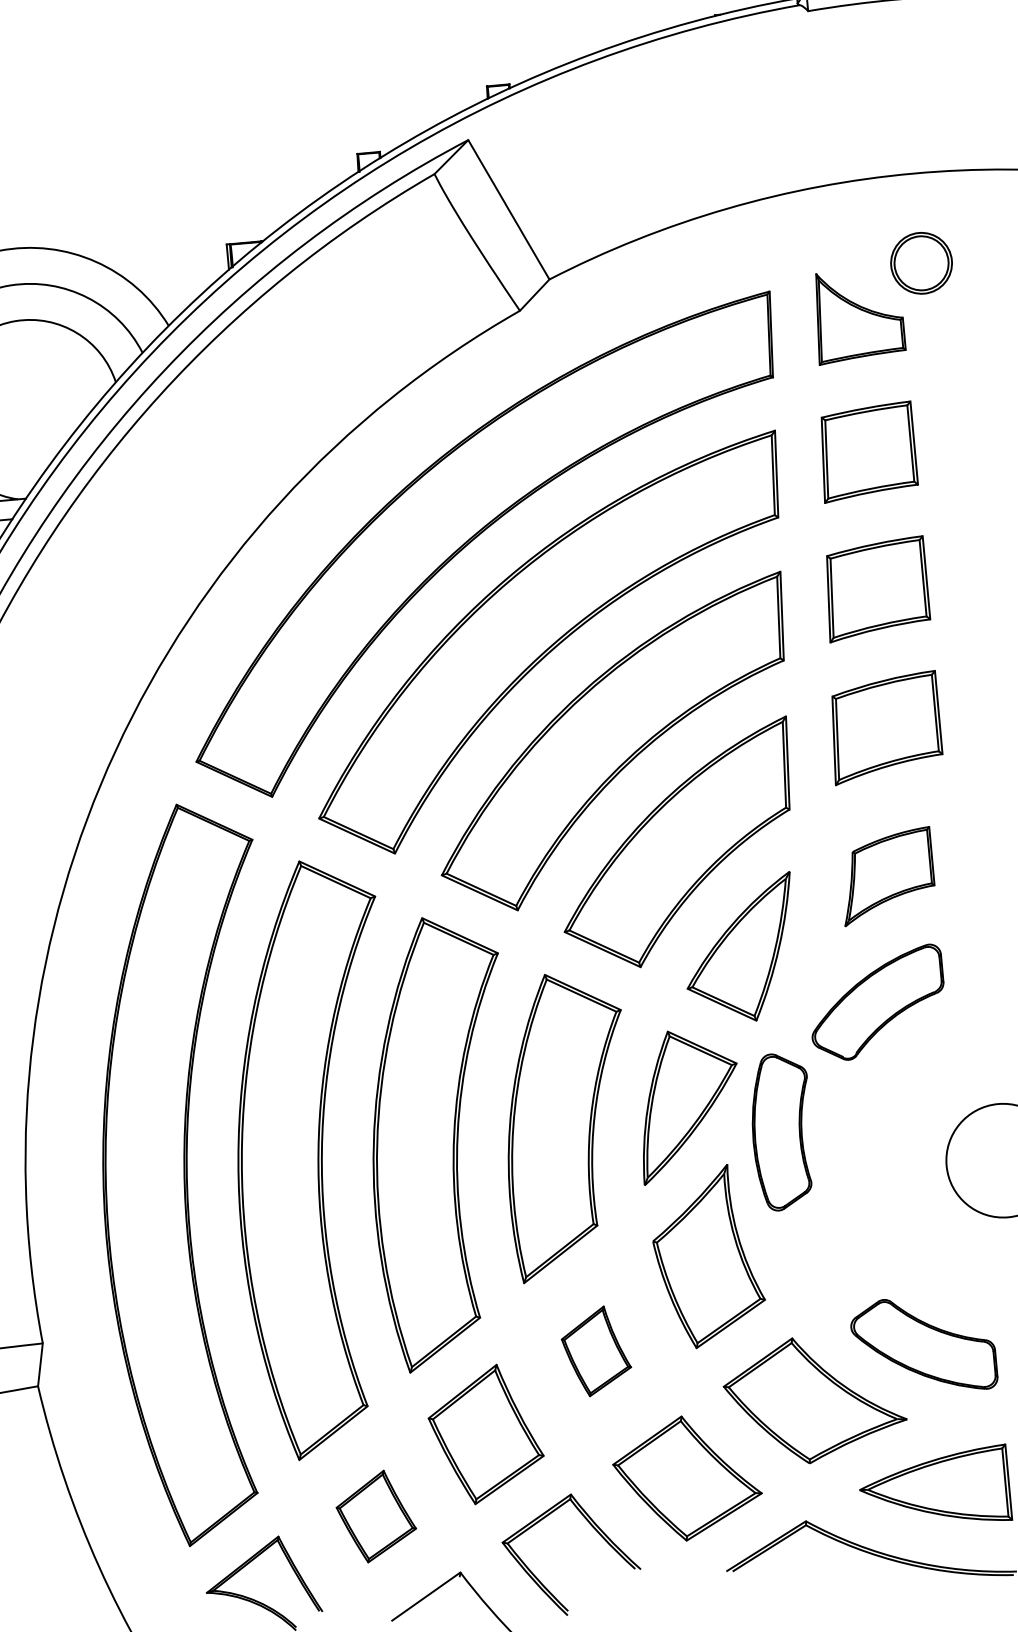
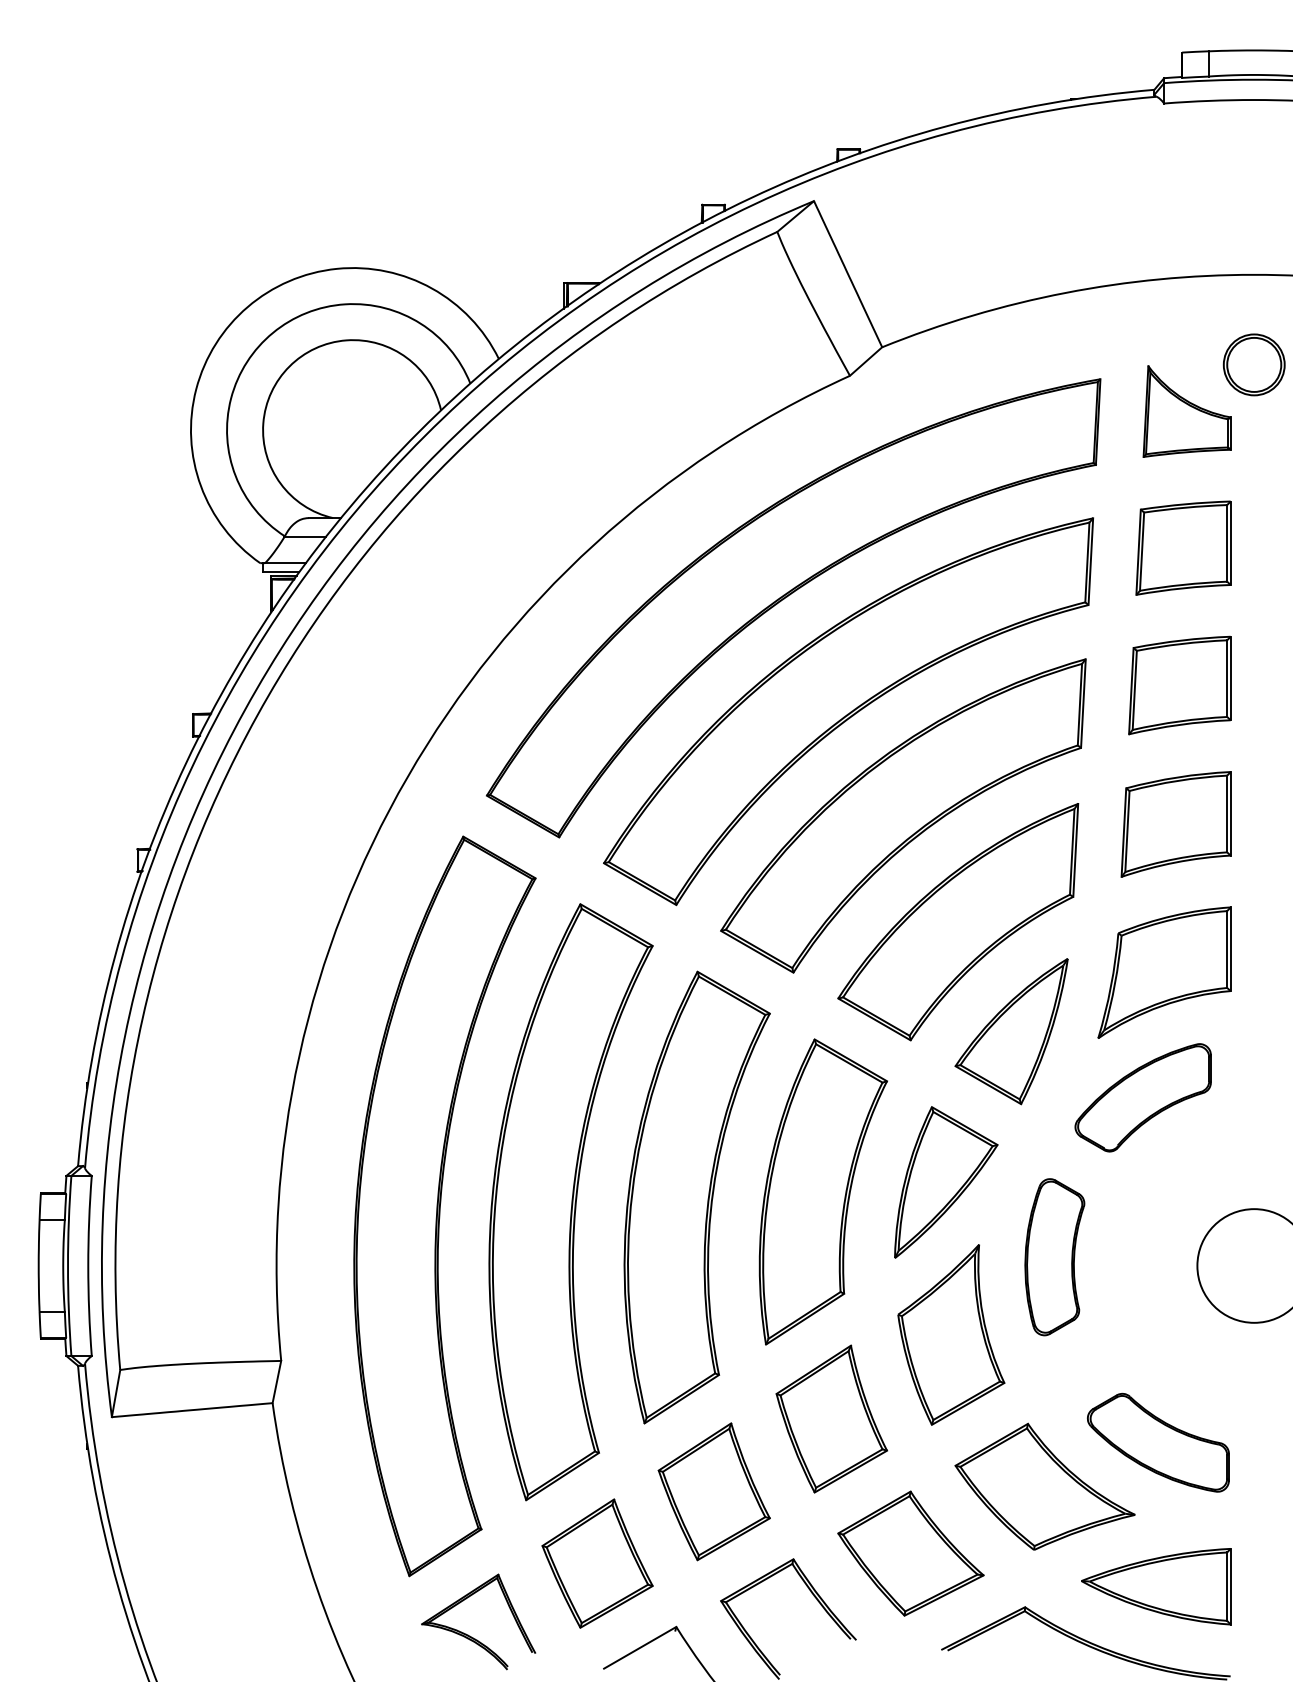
part: (887, 876) -> (1164, 972), size x1.43
part: (781, 1132) -> (1054, 1257), moved
part: (596, 1350) -> (831, 1418), size x1.67
part: (376, 1516) -> (597, 1563), size x1.43

